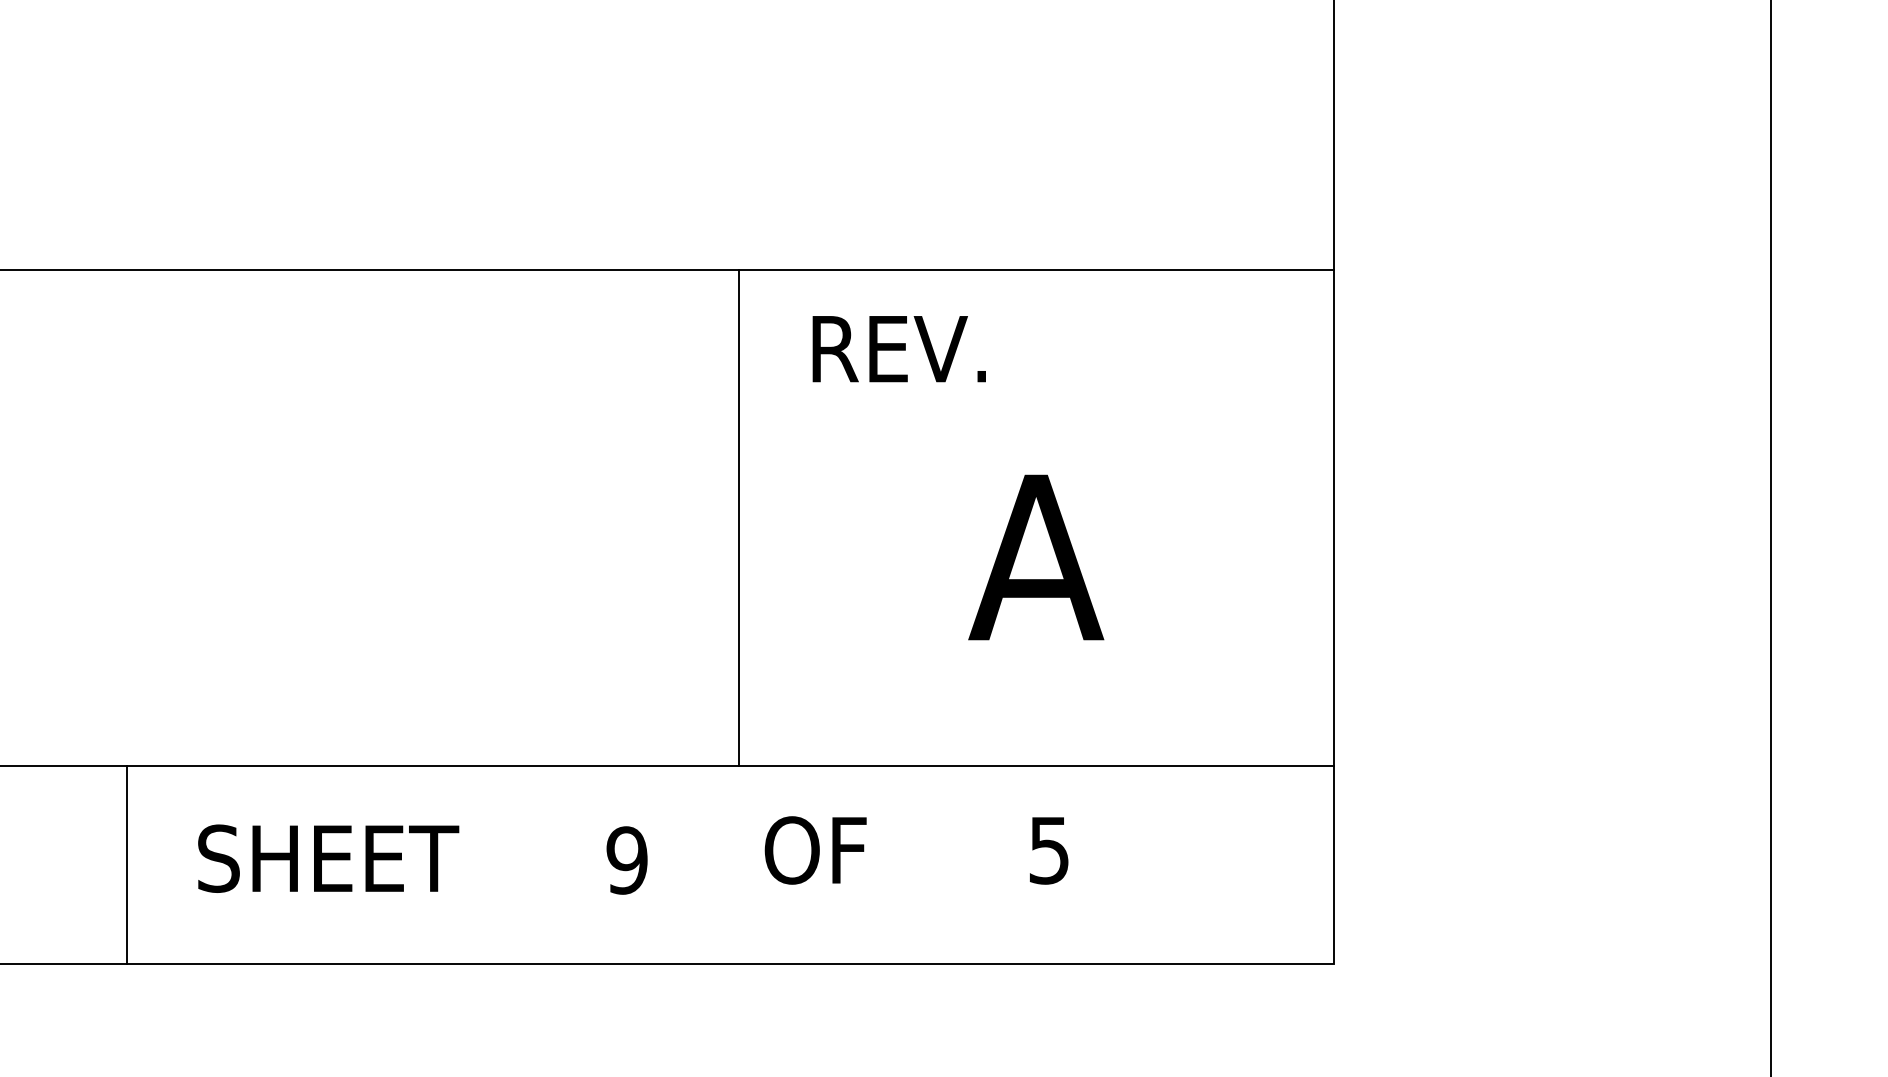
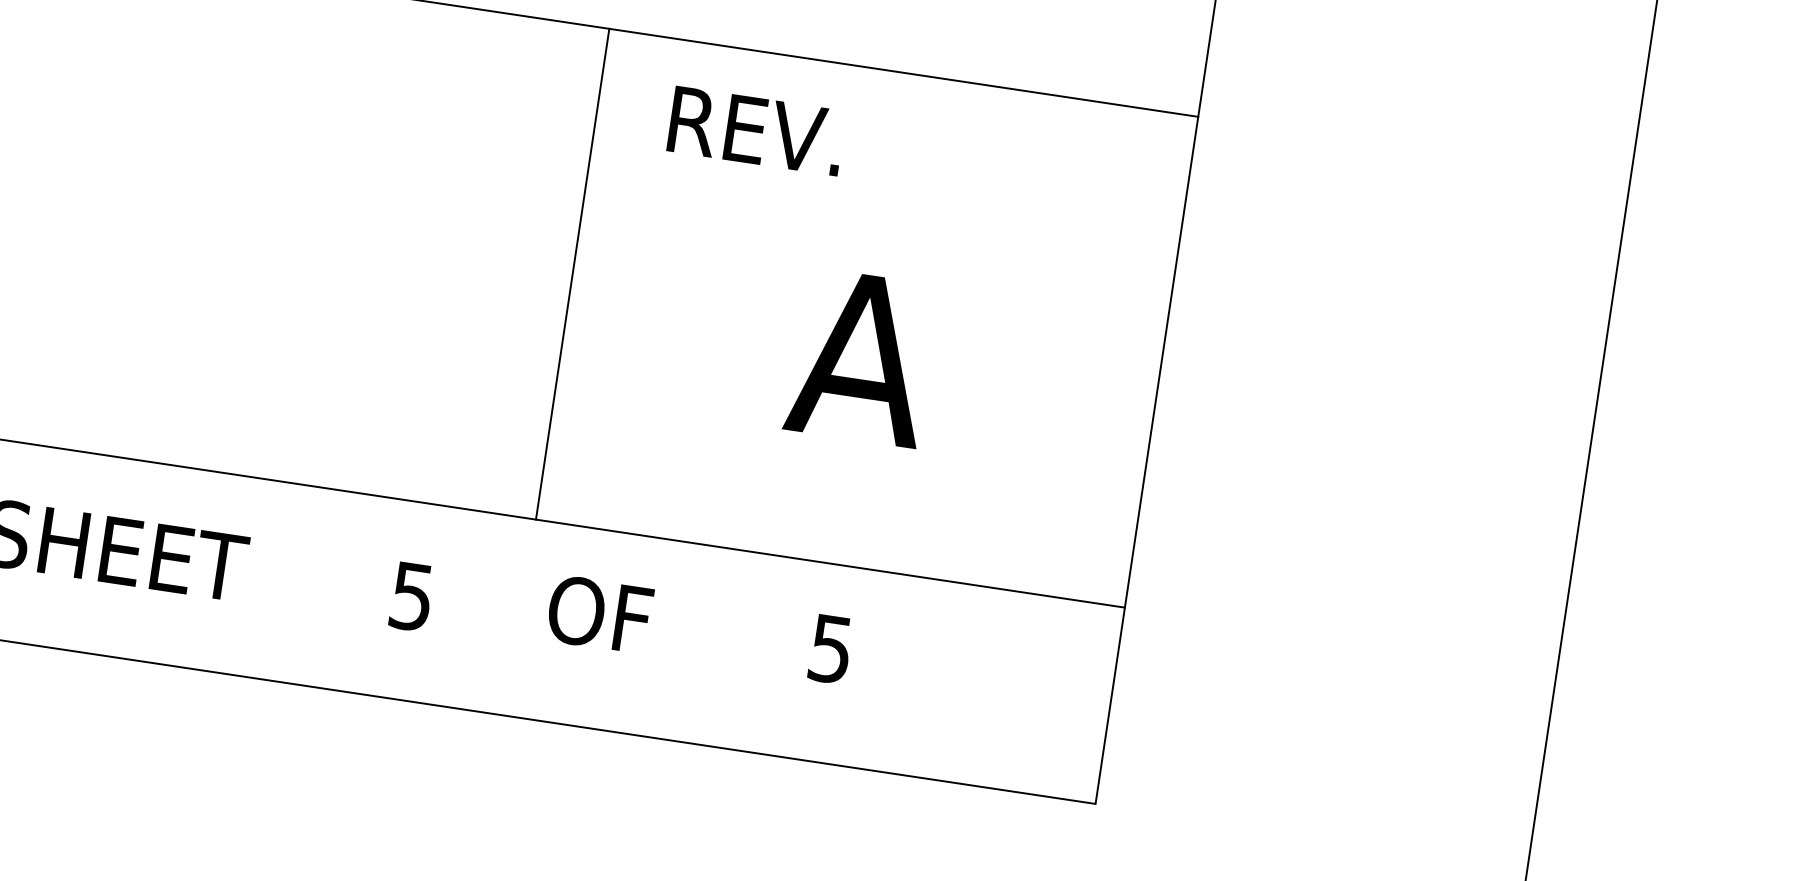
text: (626, 860) -> (411, 596), 9 -> 5

